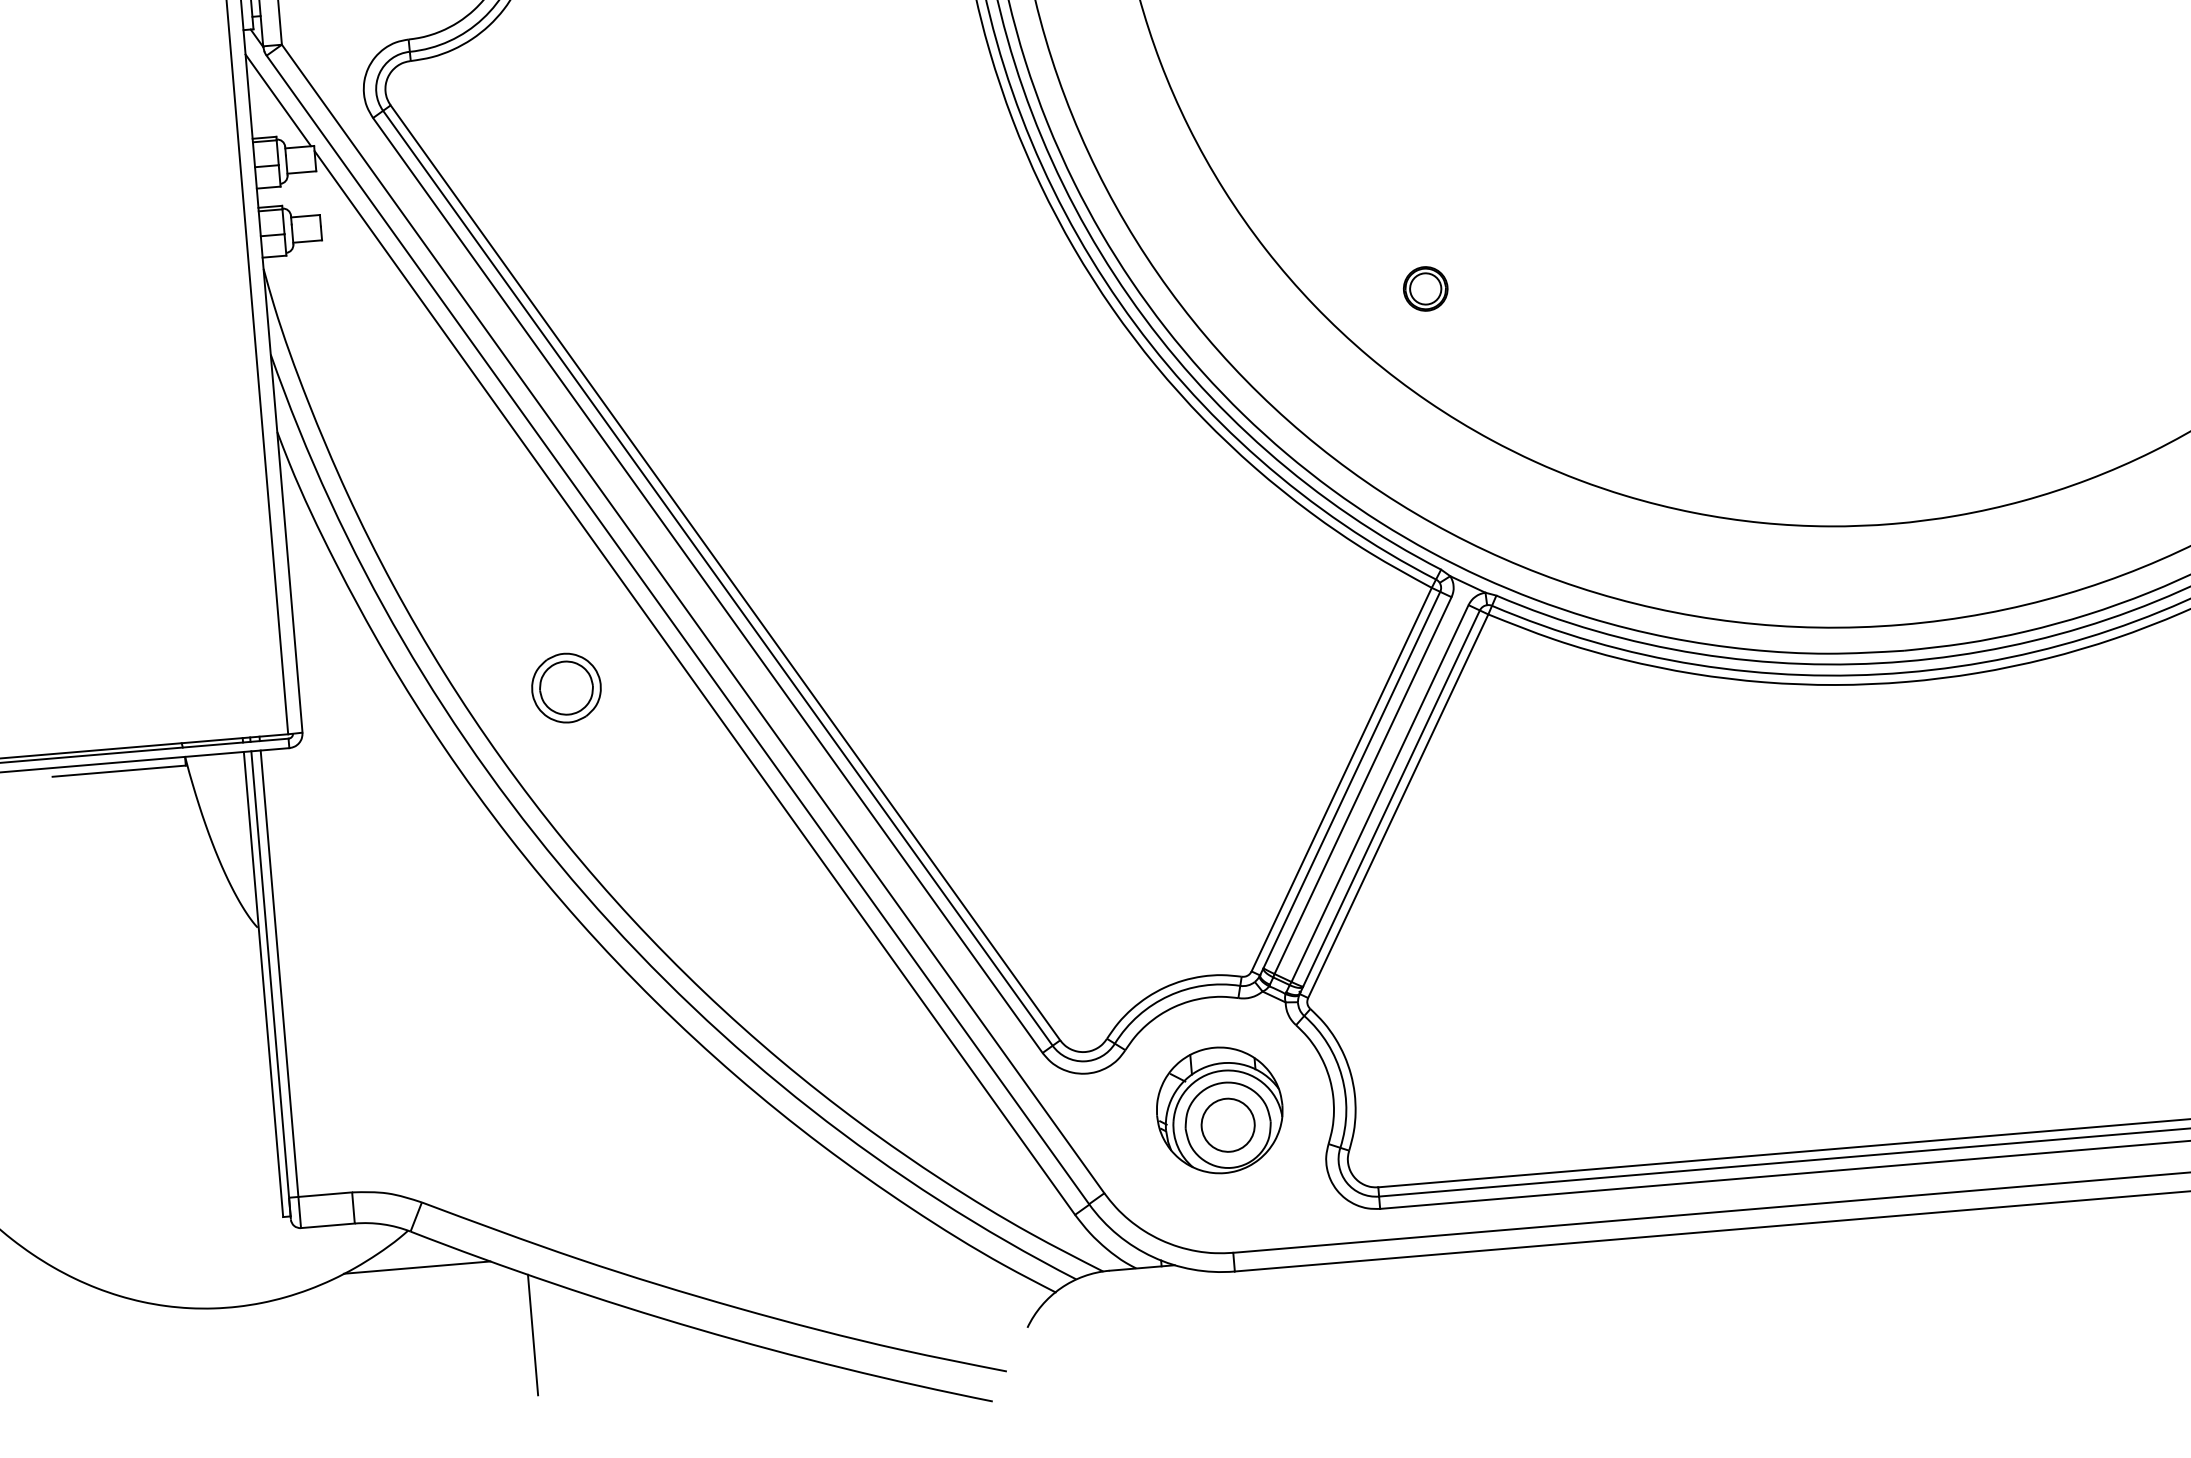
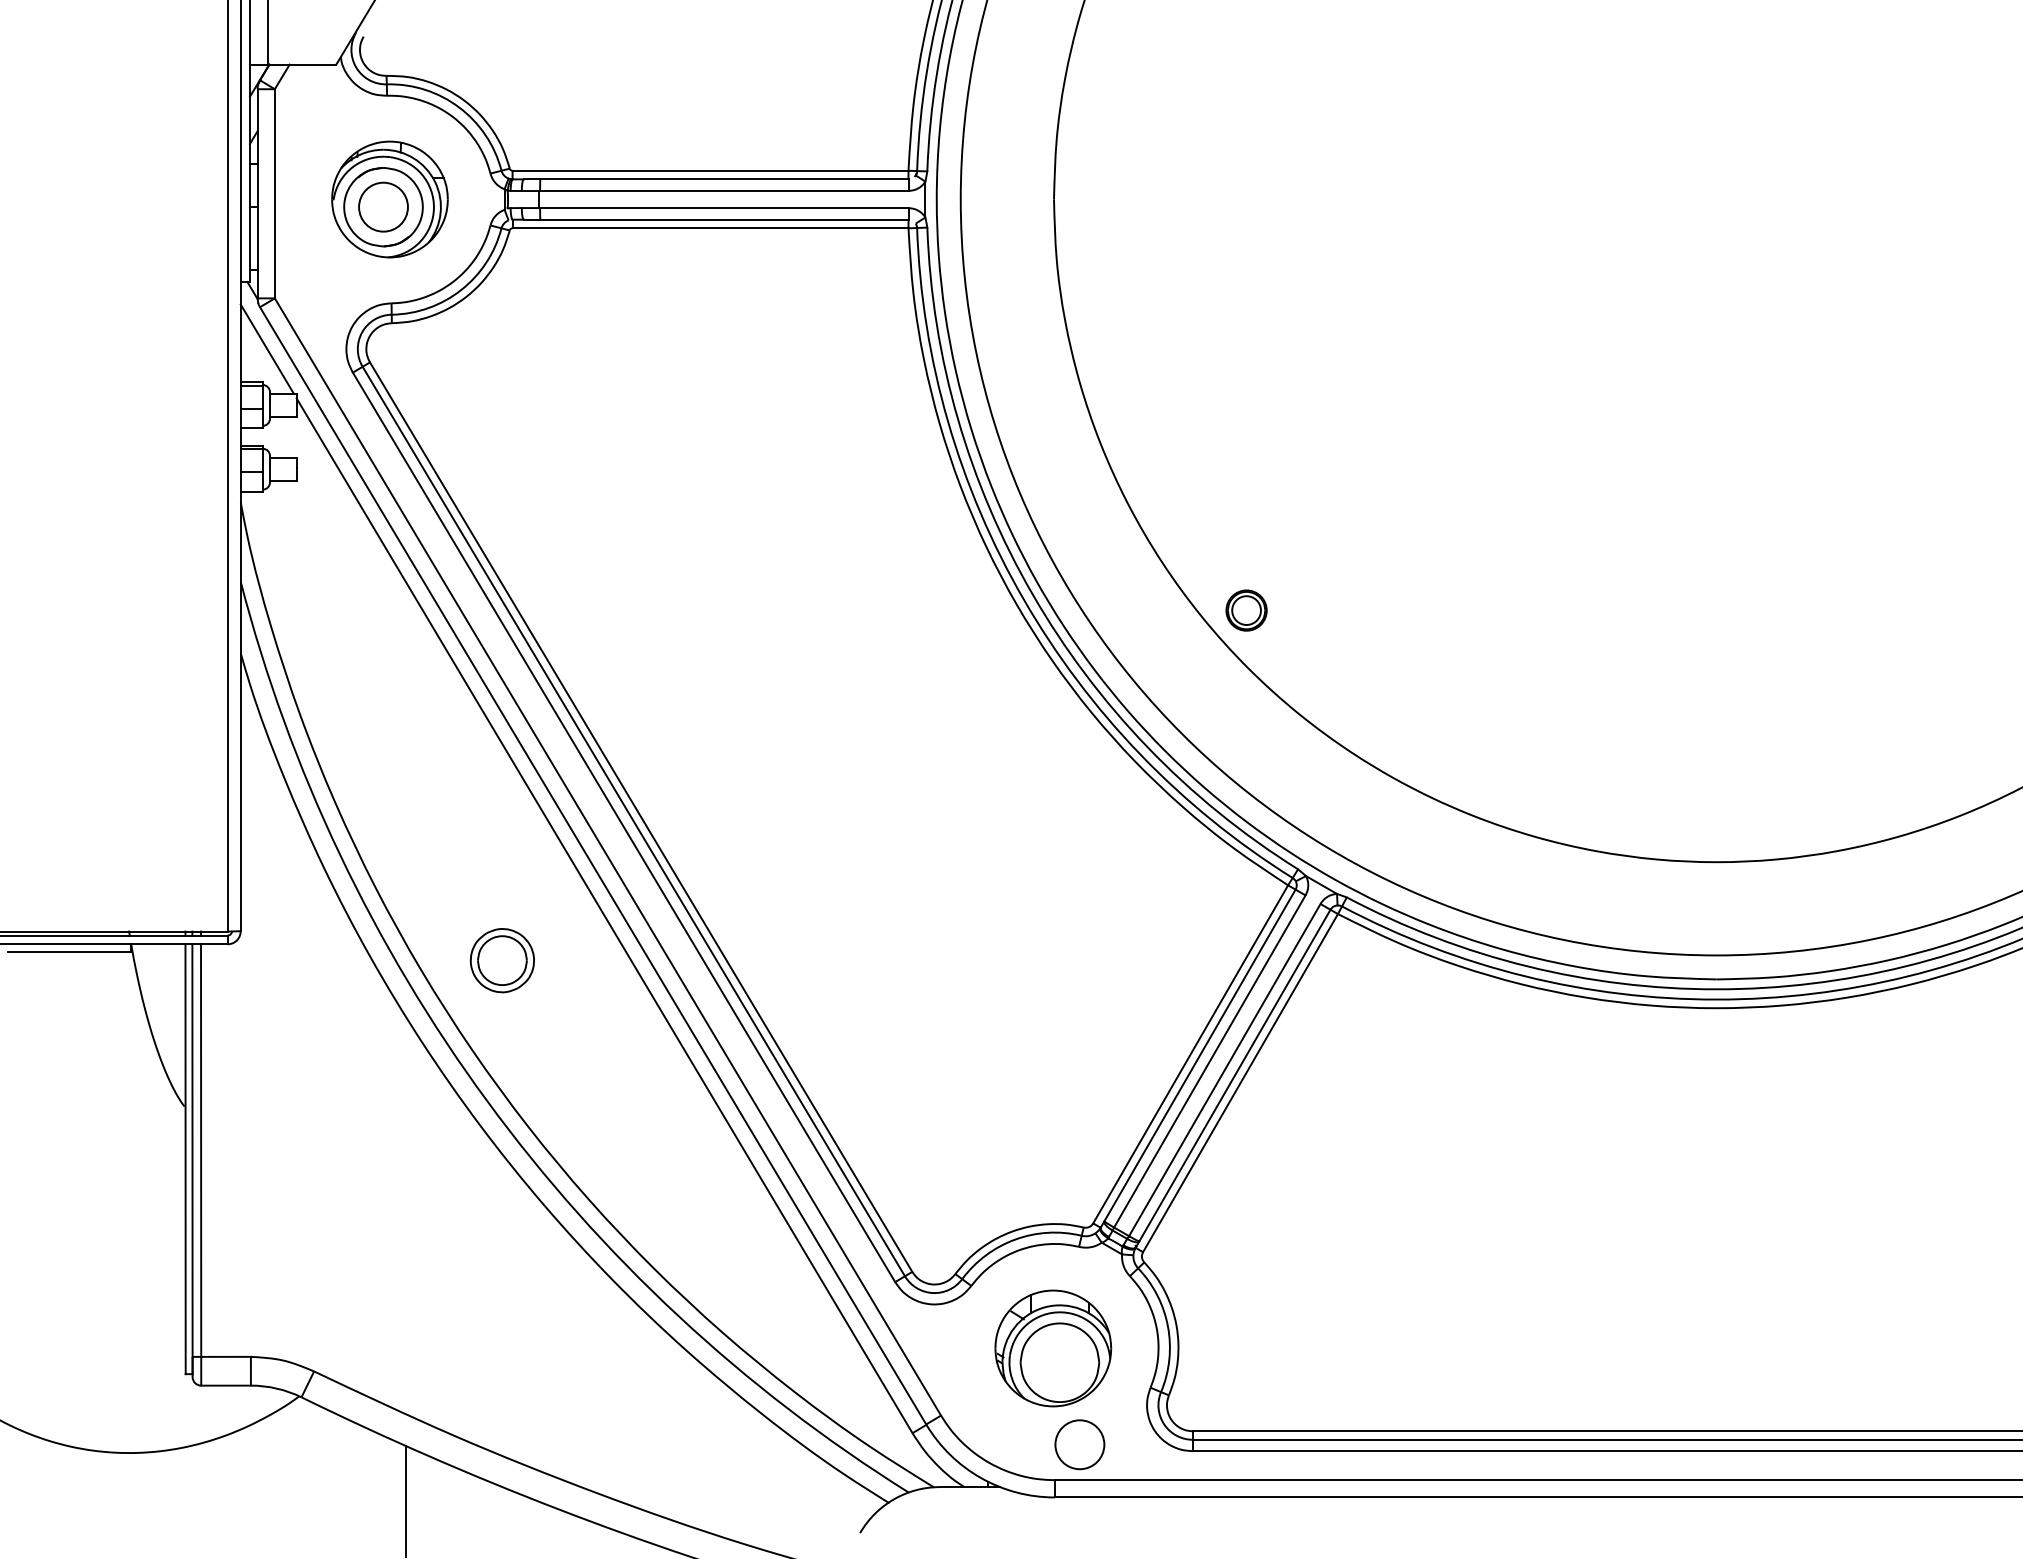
part: (1425, 288) -> (1246, 610), moved
part: (565, 688) -> (501, 960), moved
circle: (1227, 1125) -> (1079, 1444), moved
line: (416, 1267) -> (304, 1430), removed

